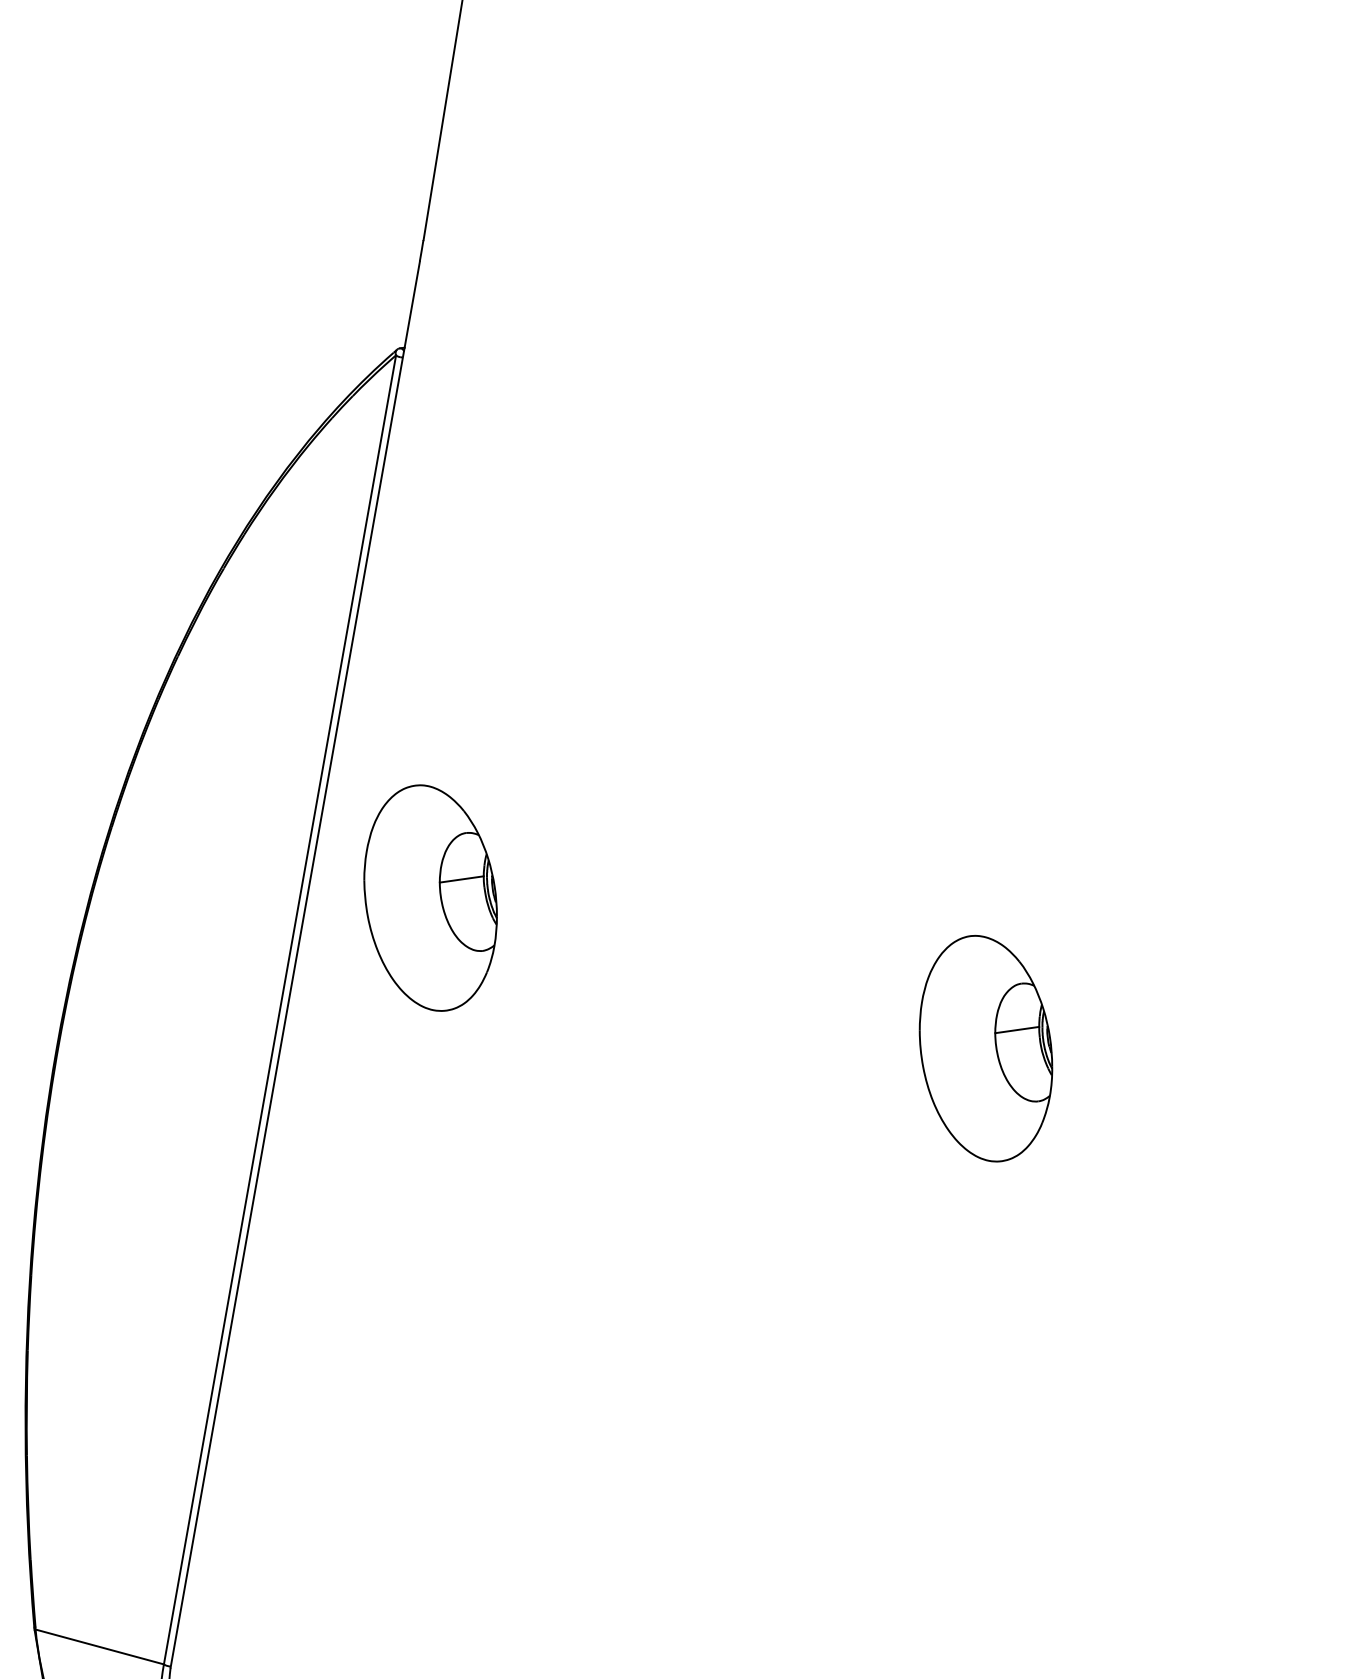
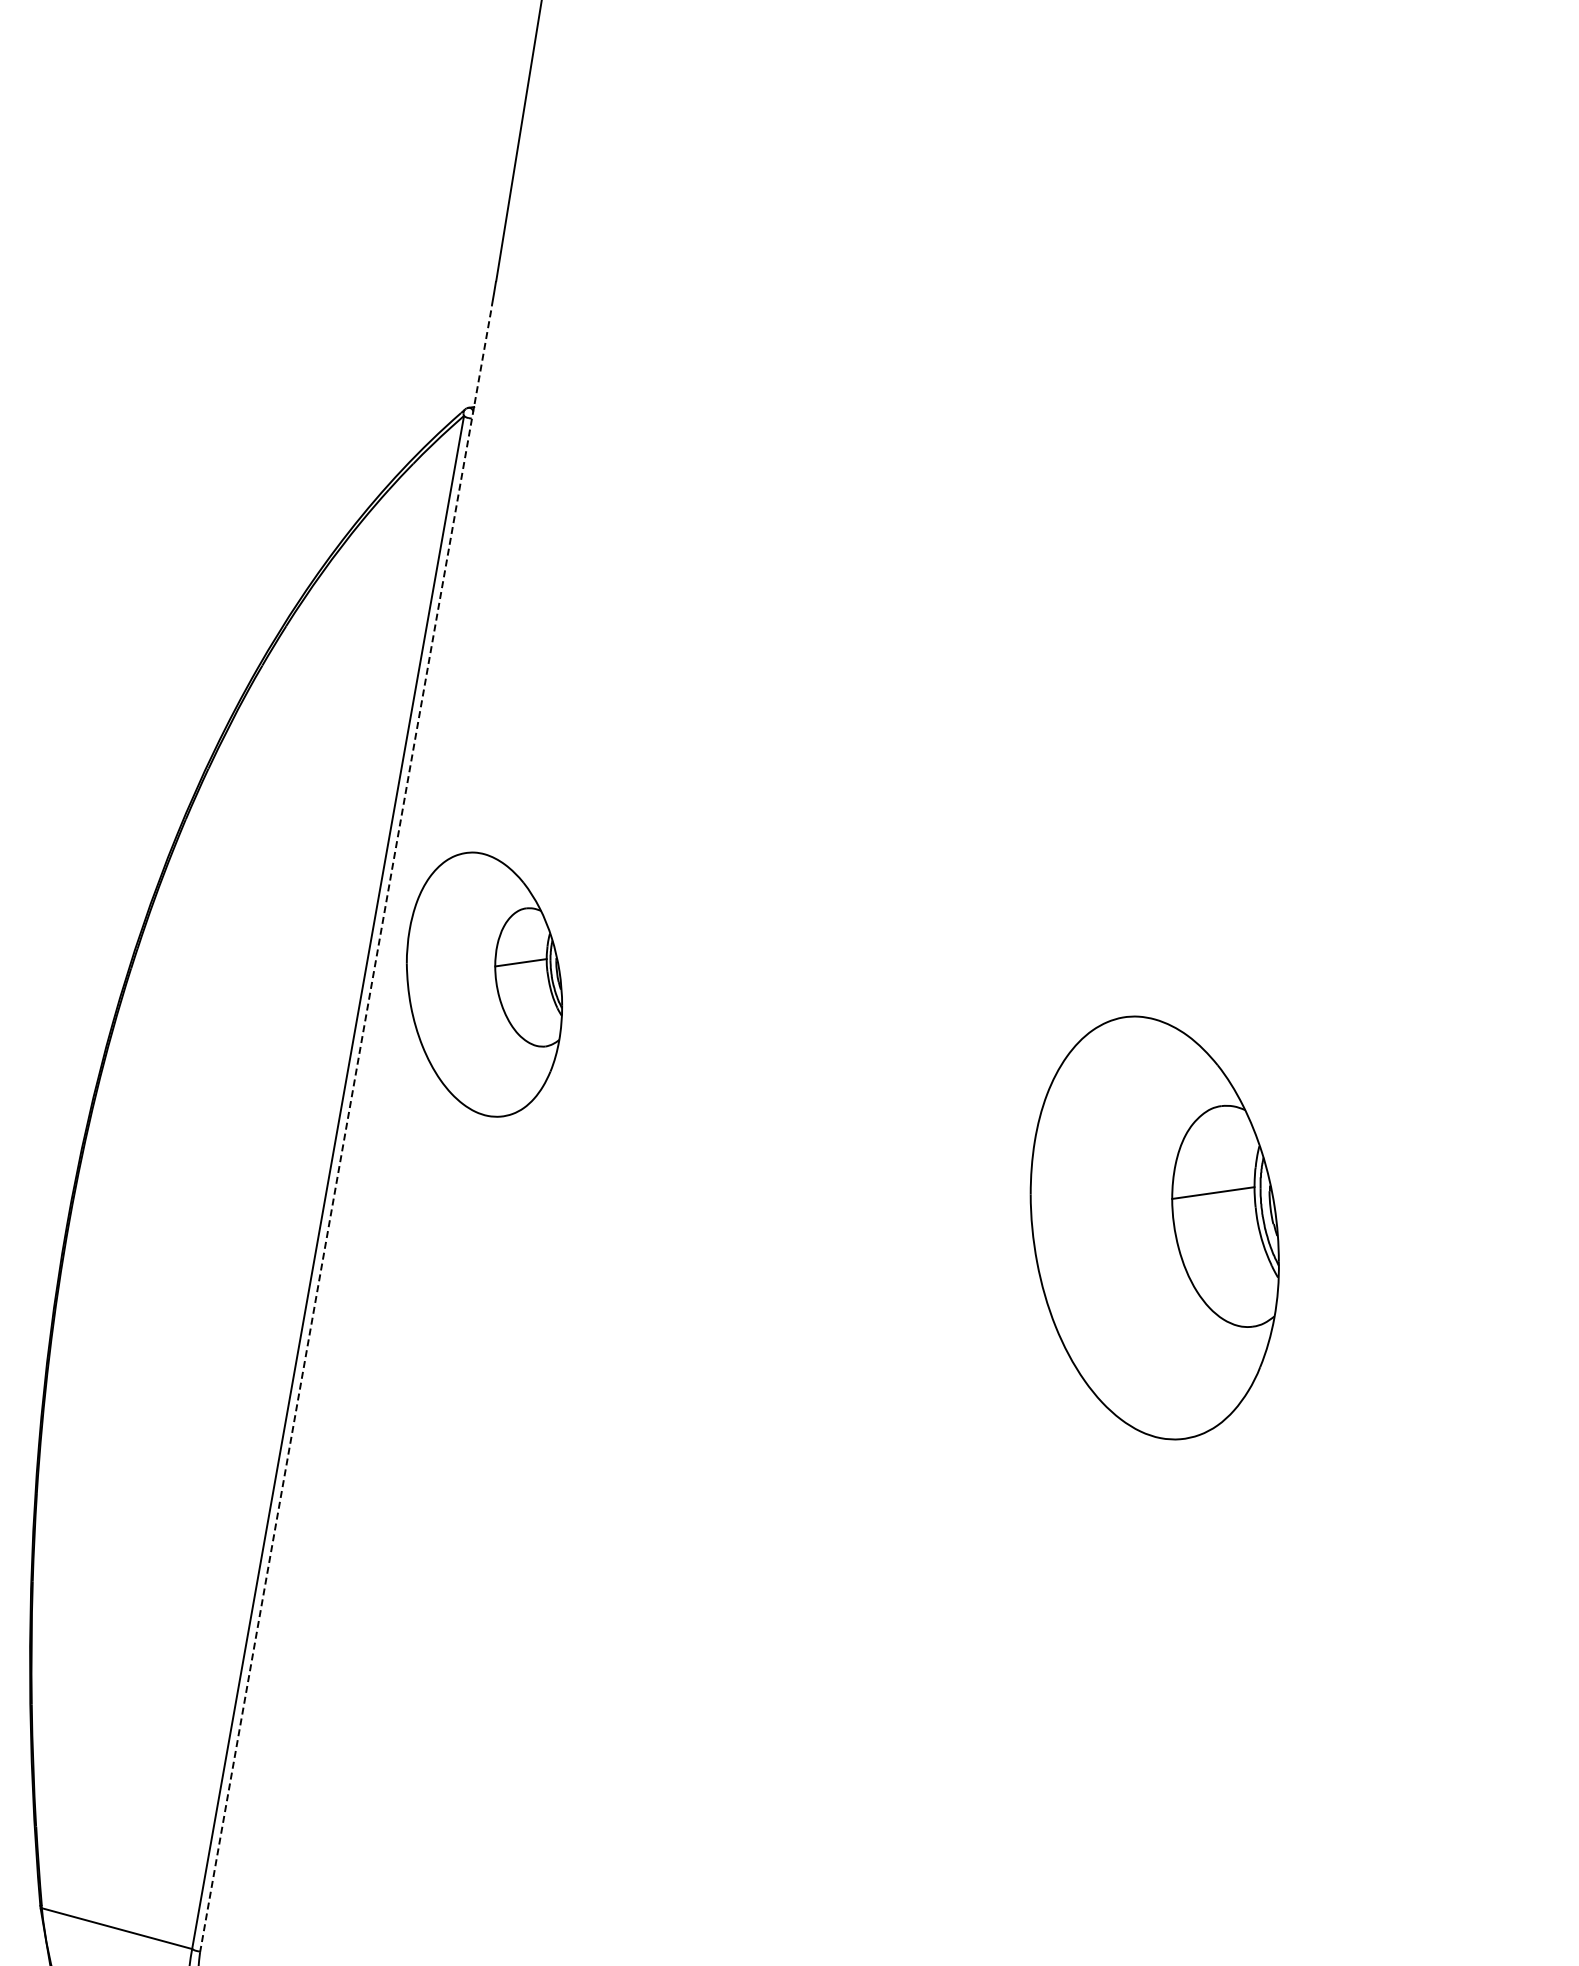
part: (430, 897) -> (484, 984), moved
line: (295, 964) -> (346, 1129), solid -> dashed
part: (985, 1048) -> (1154, 1227), size x1.6

